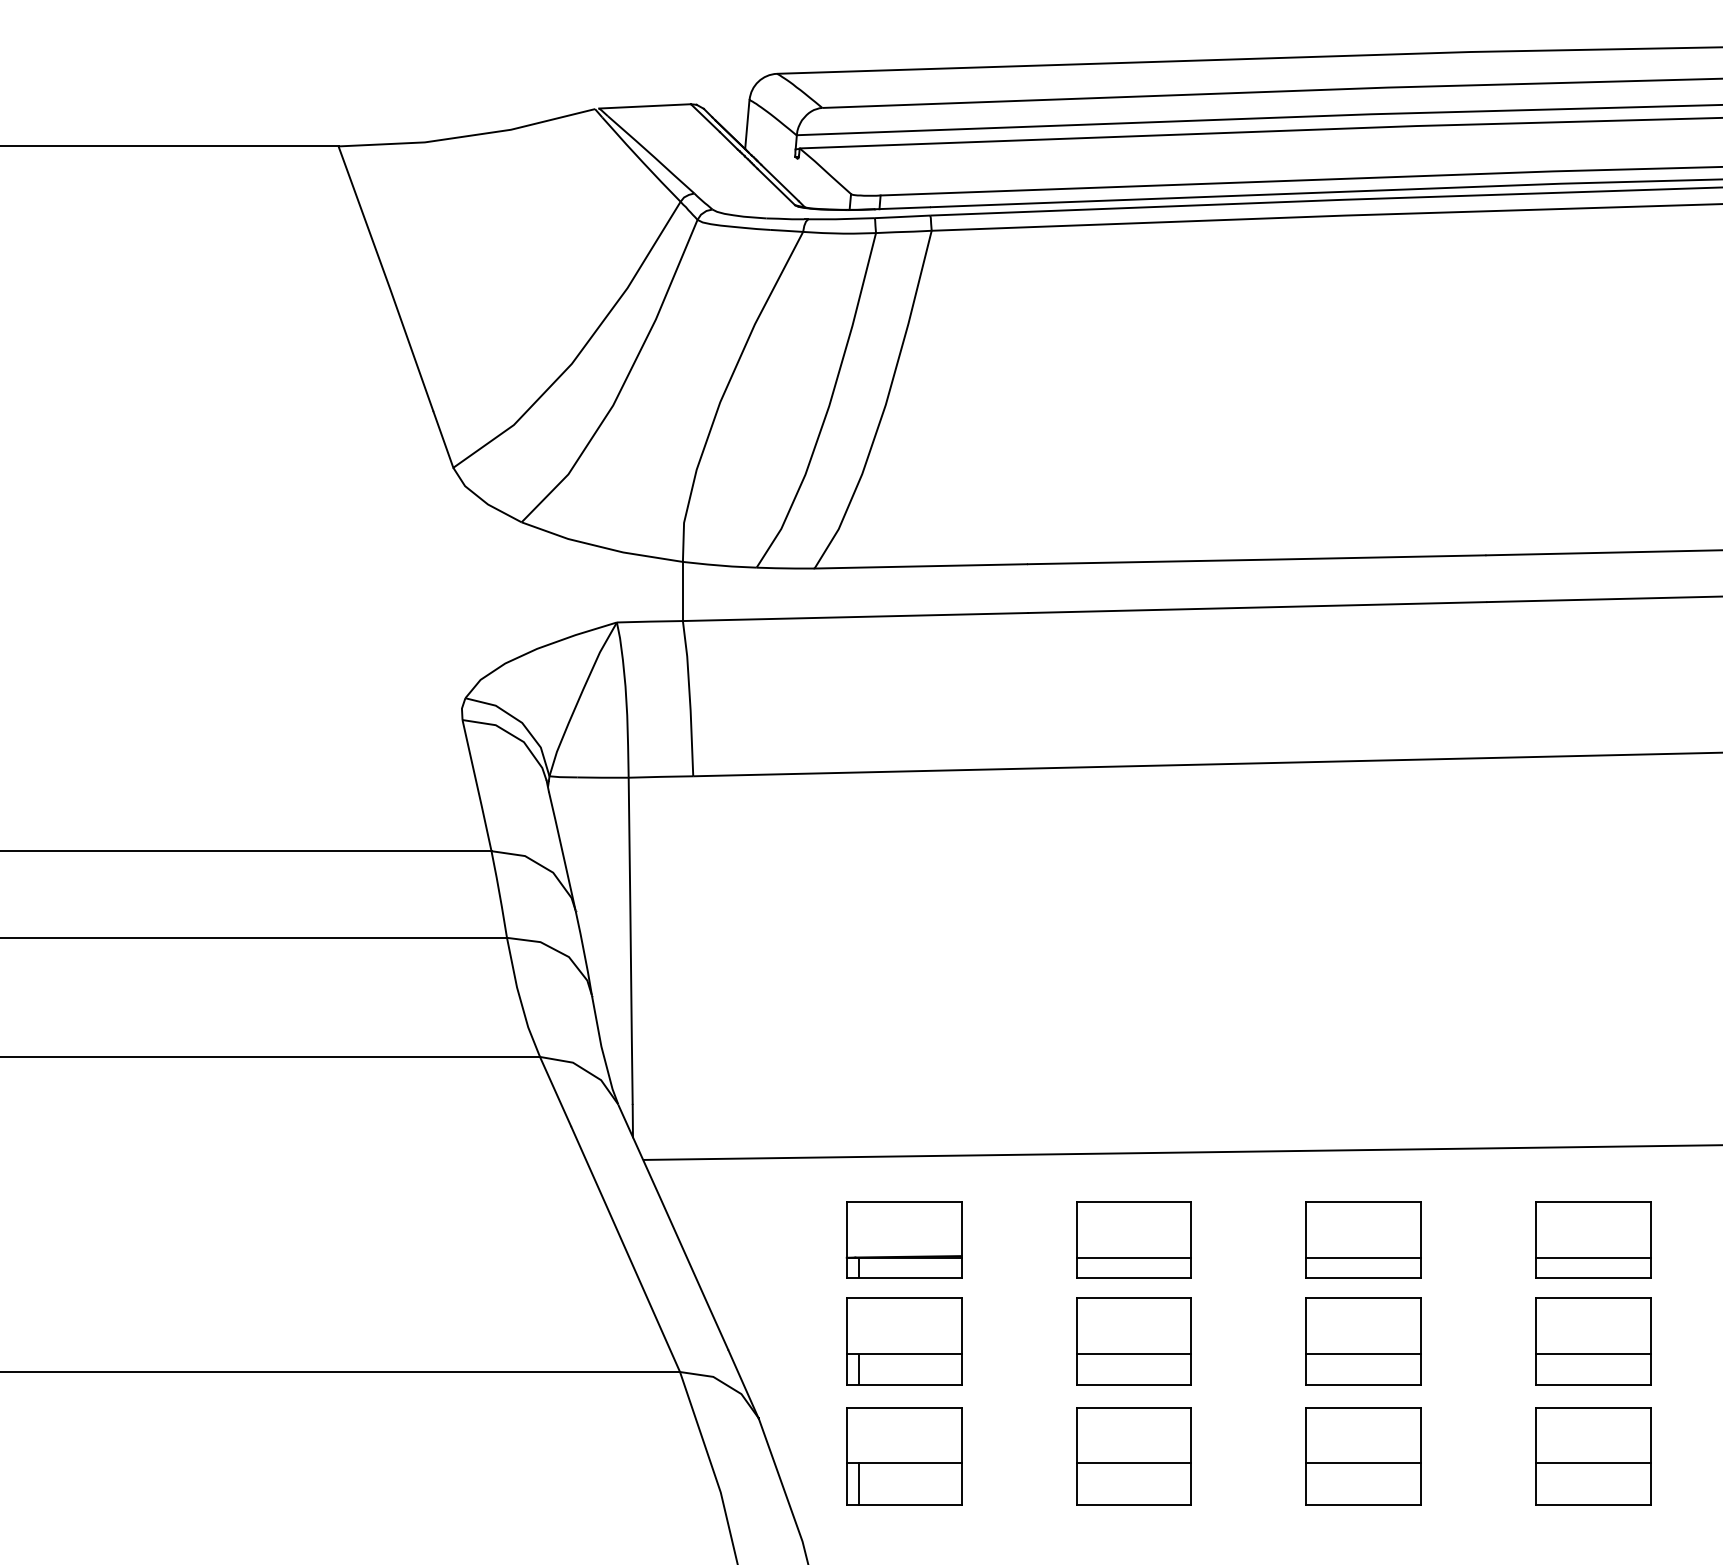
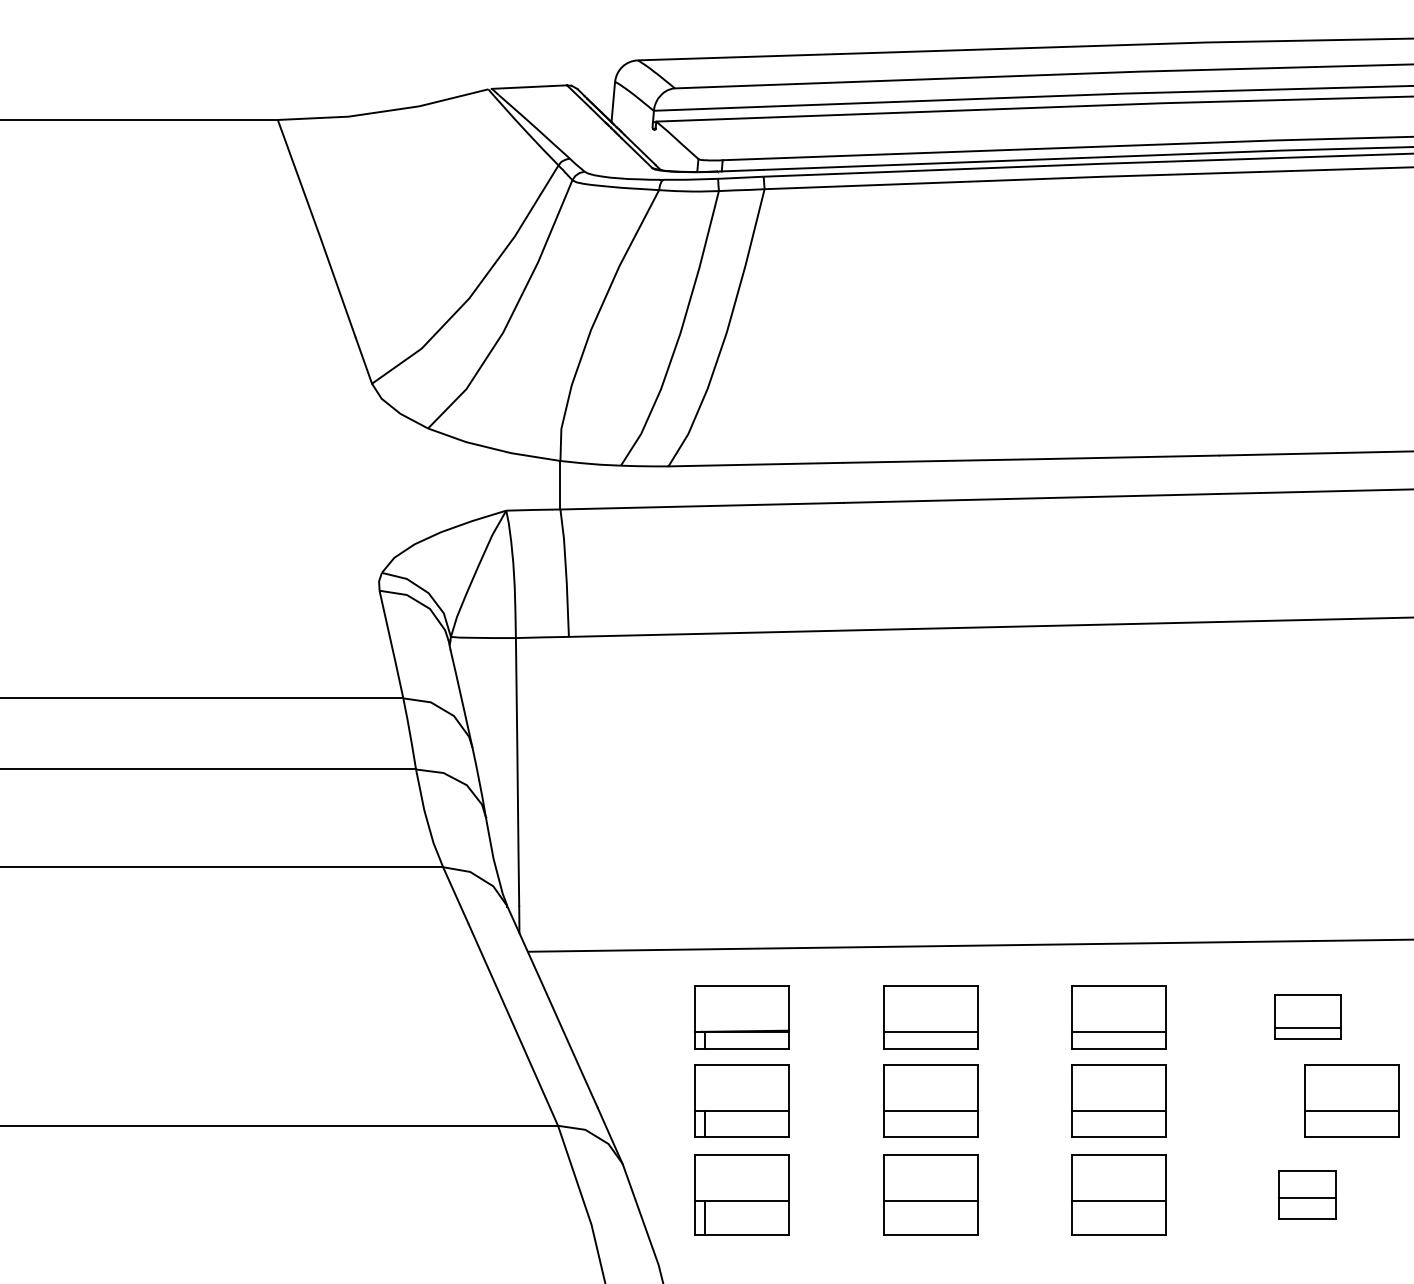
part: (1593, 1239) -> (1307, 1017), size x0.7
part: (1593, 1341) -> (1352, 1100), moved
part: (1593, 1456) -> (1307, 1195), size x0.6

